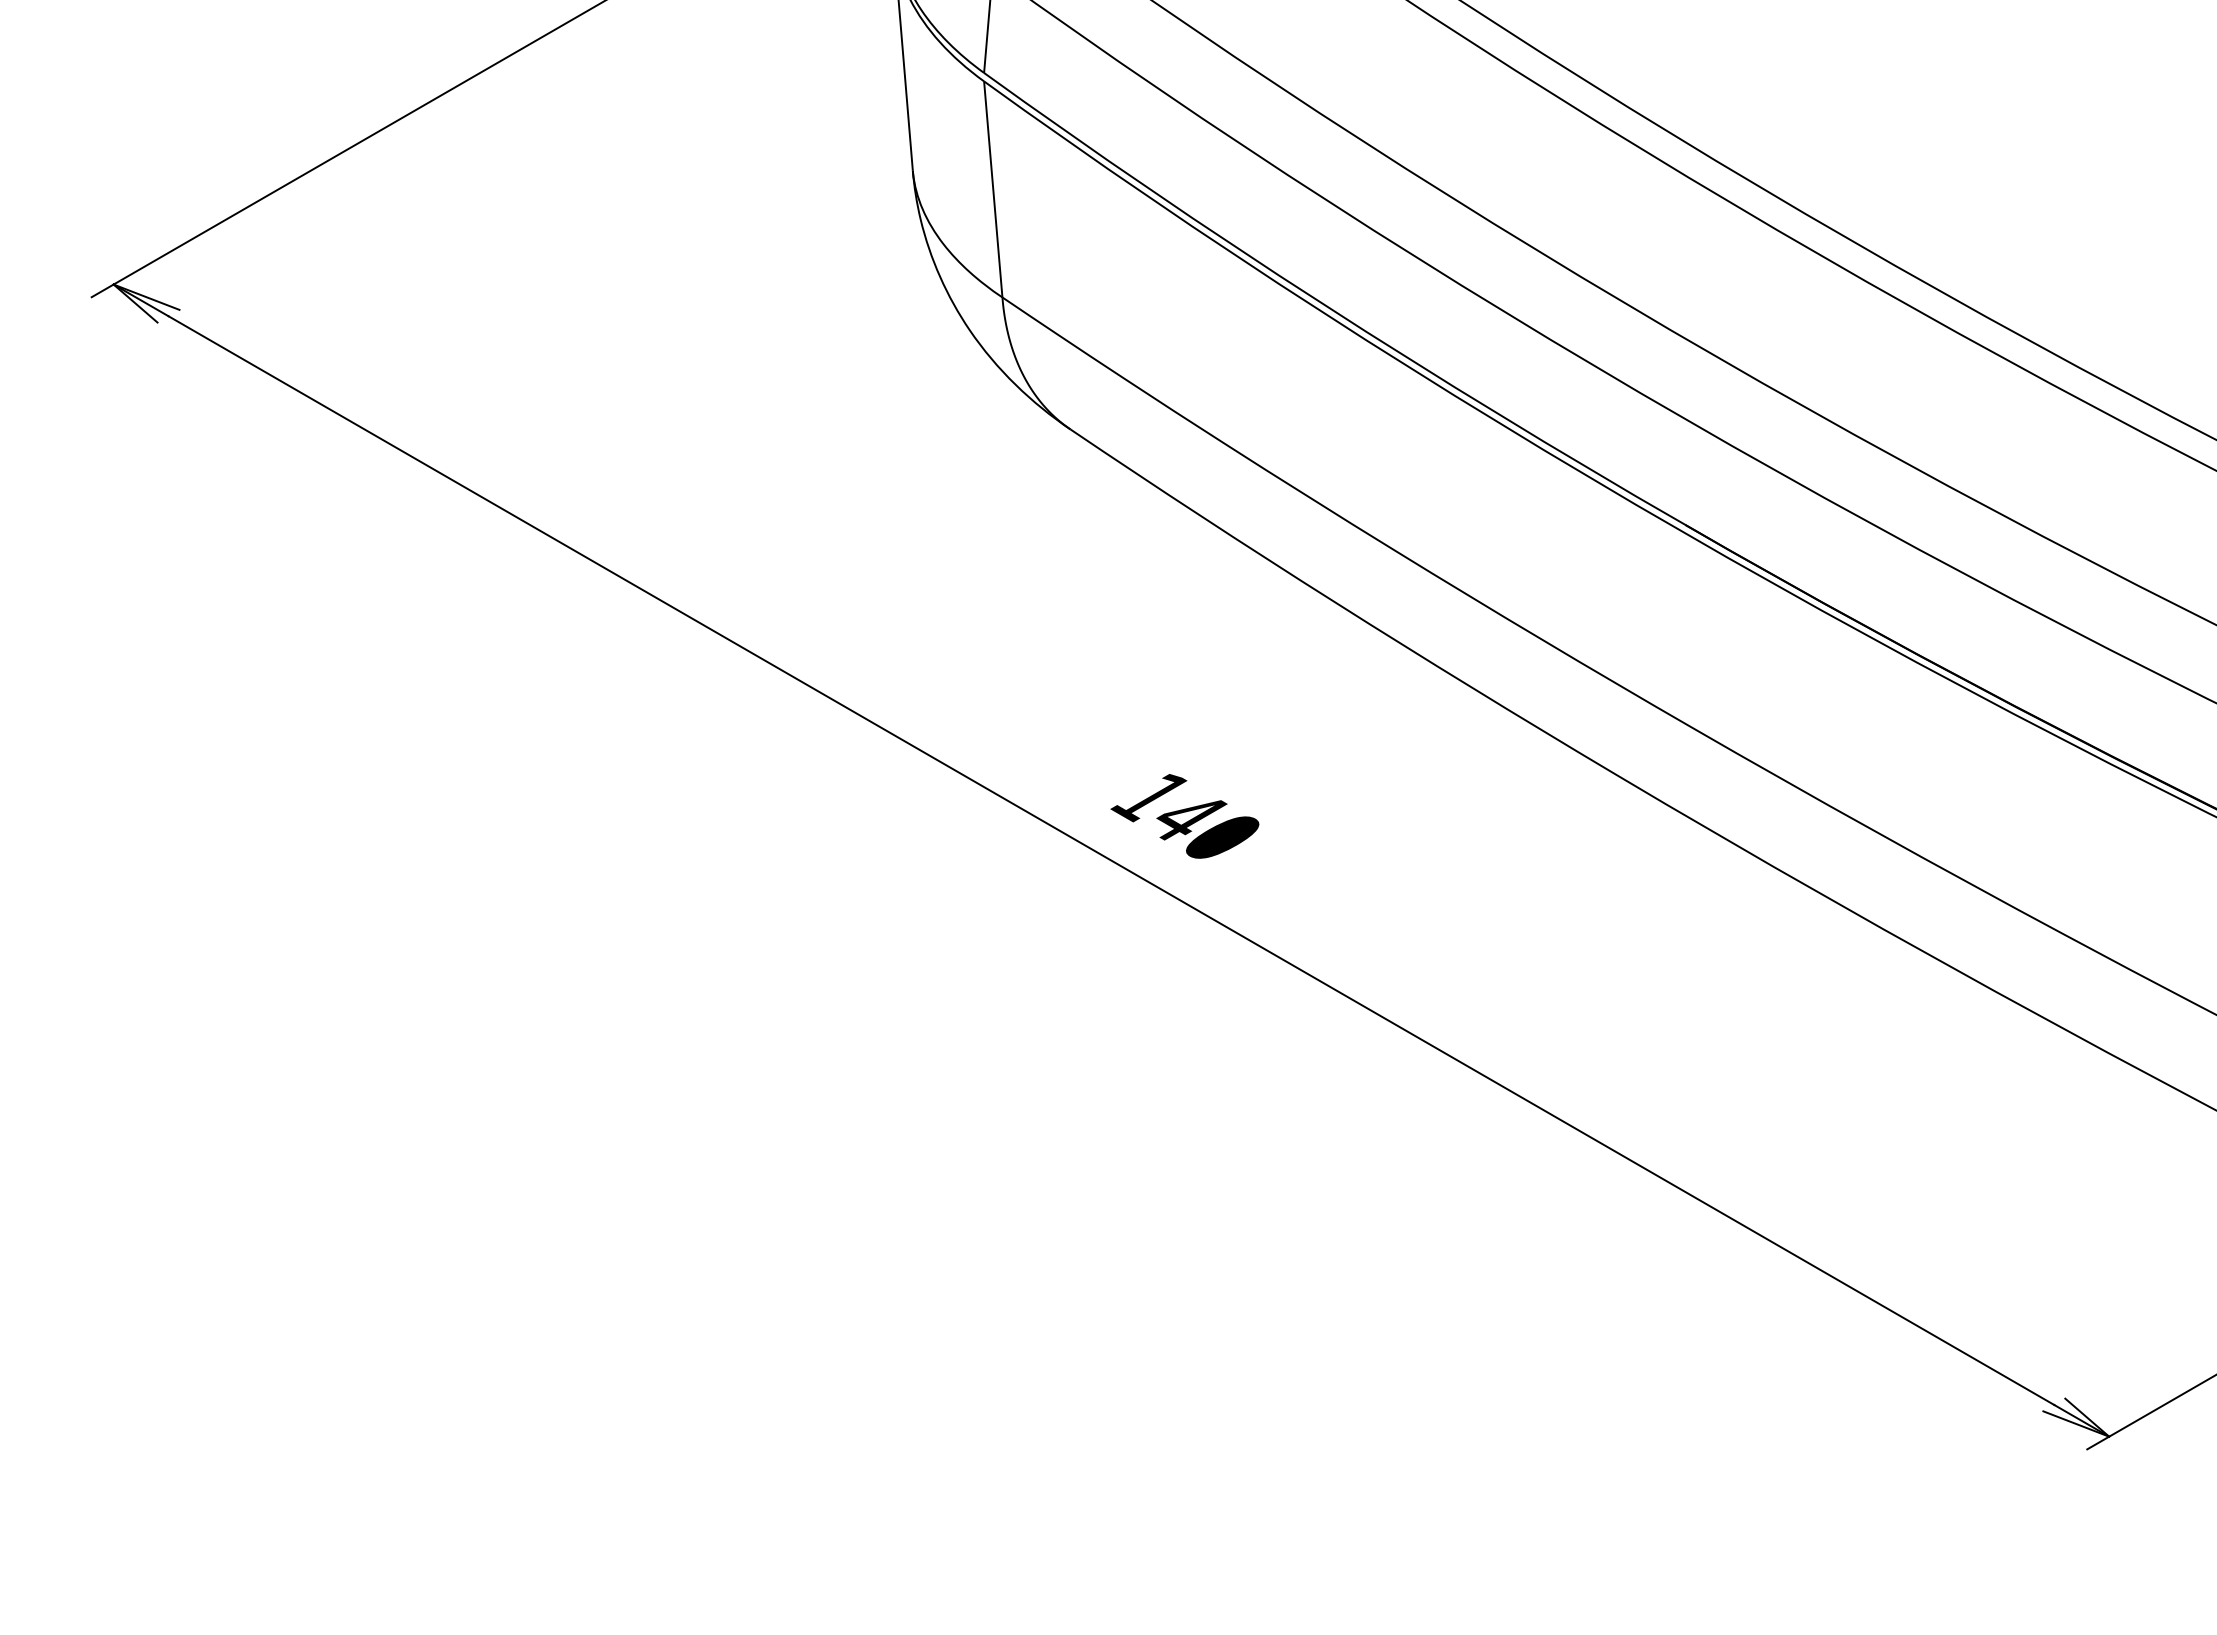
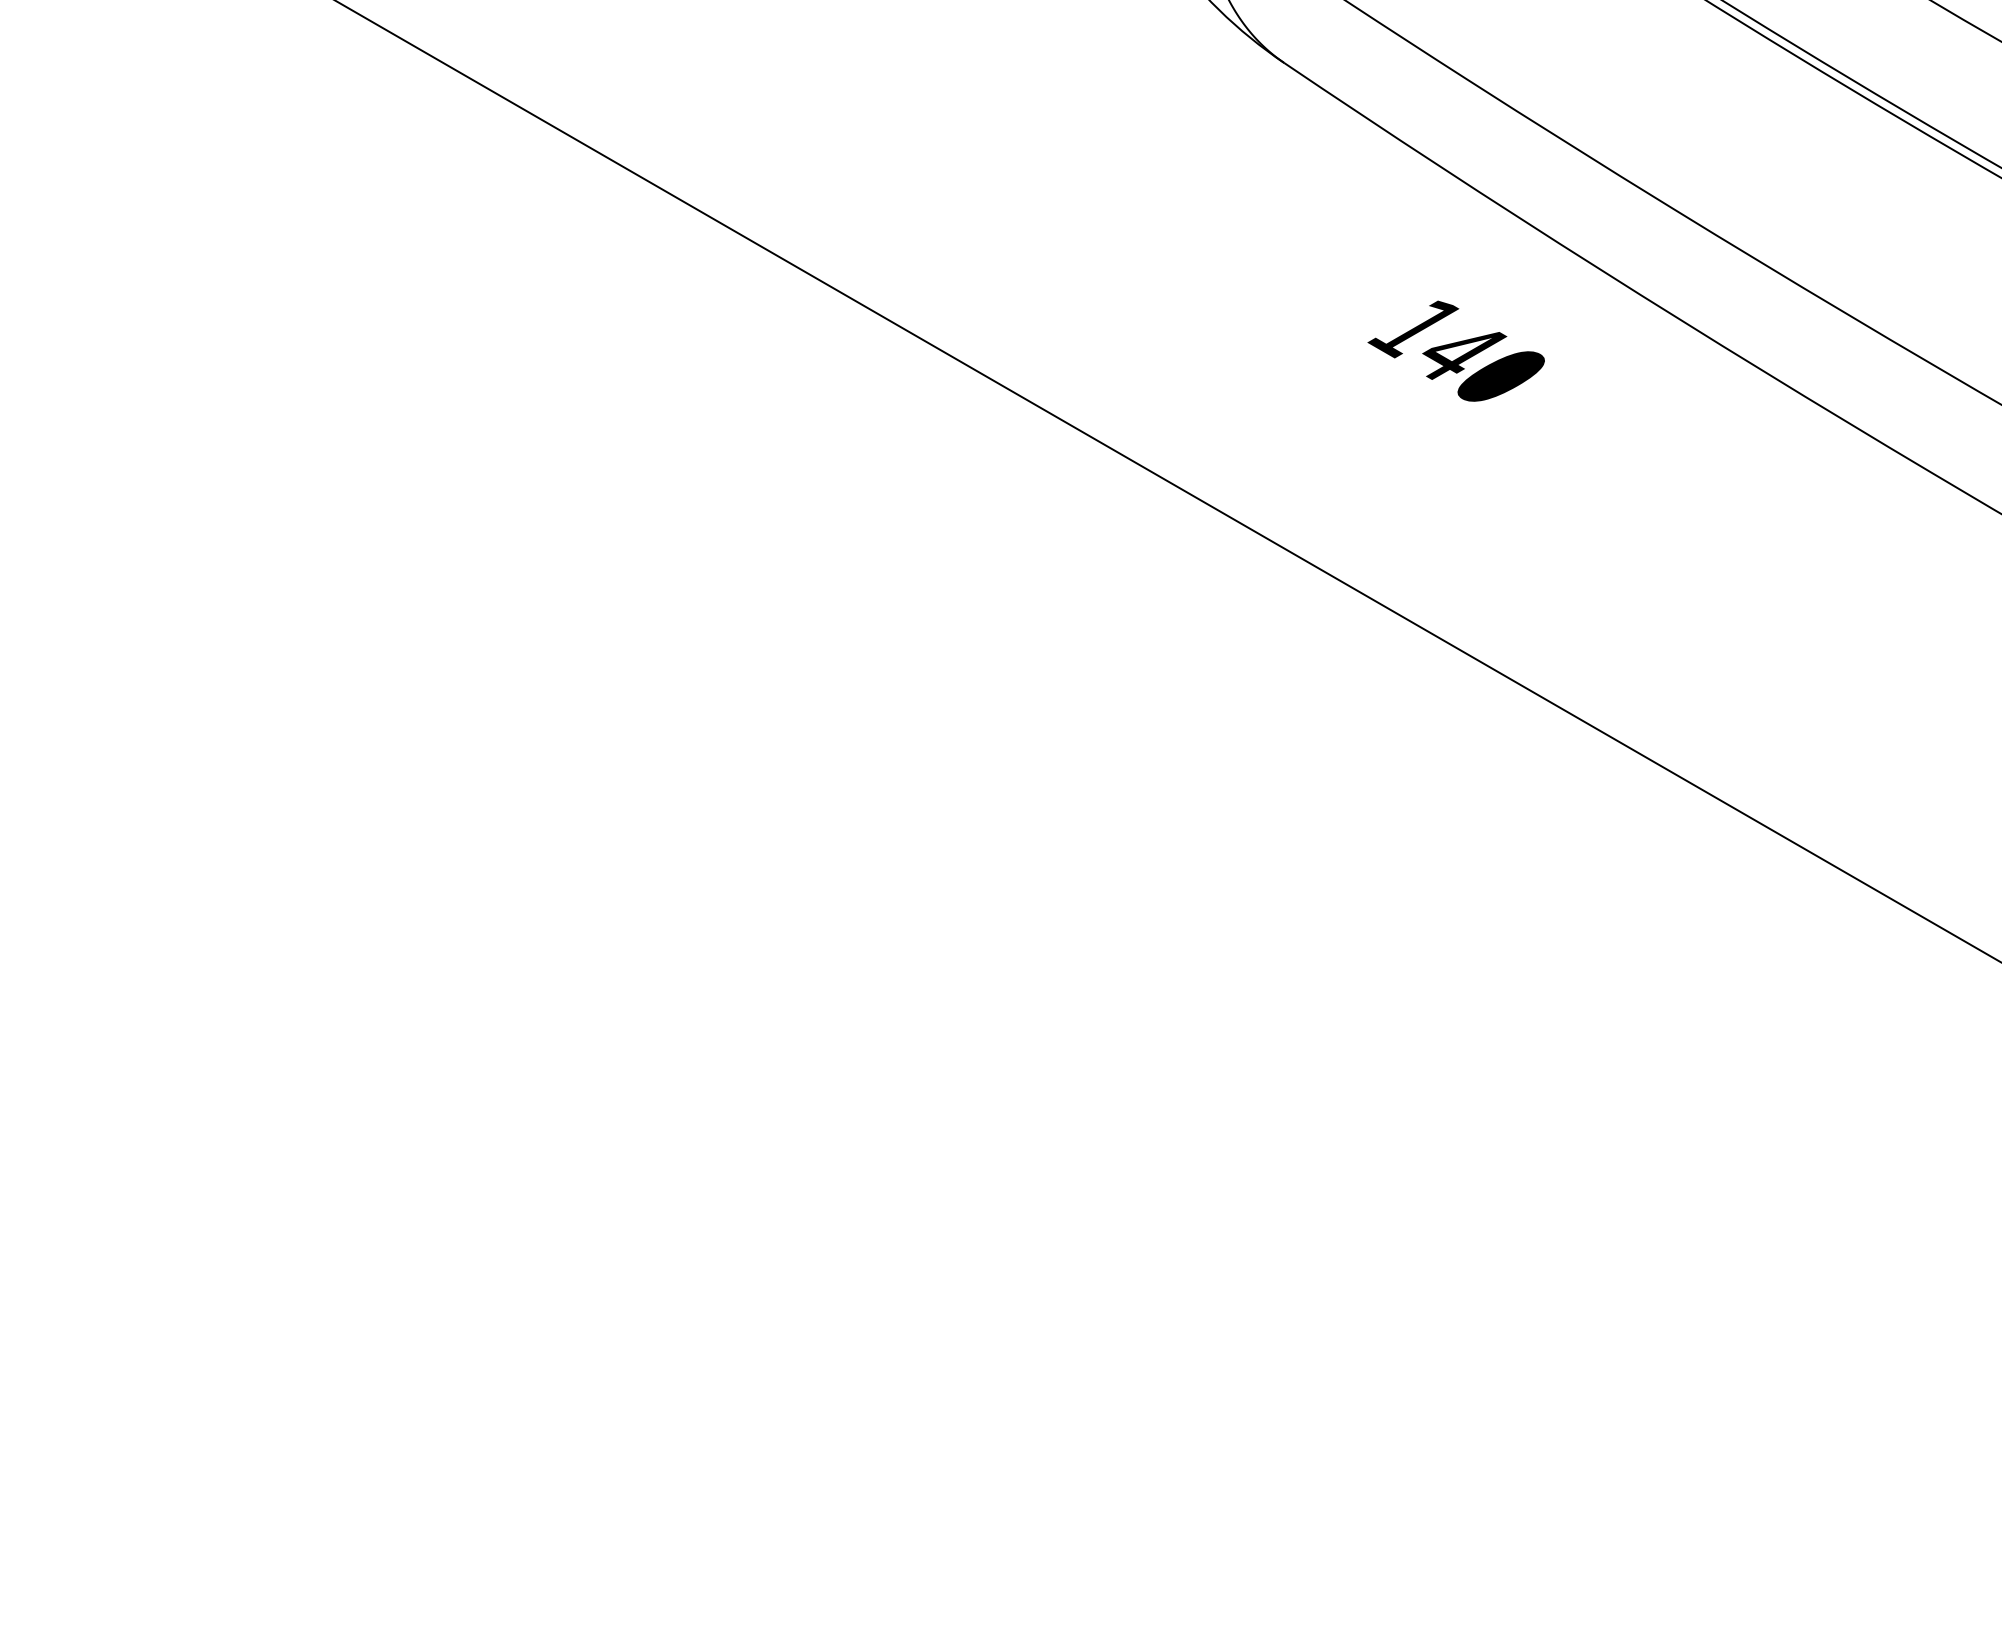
text: (1184, 816) -> (1455, 351), moved

